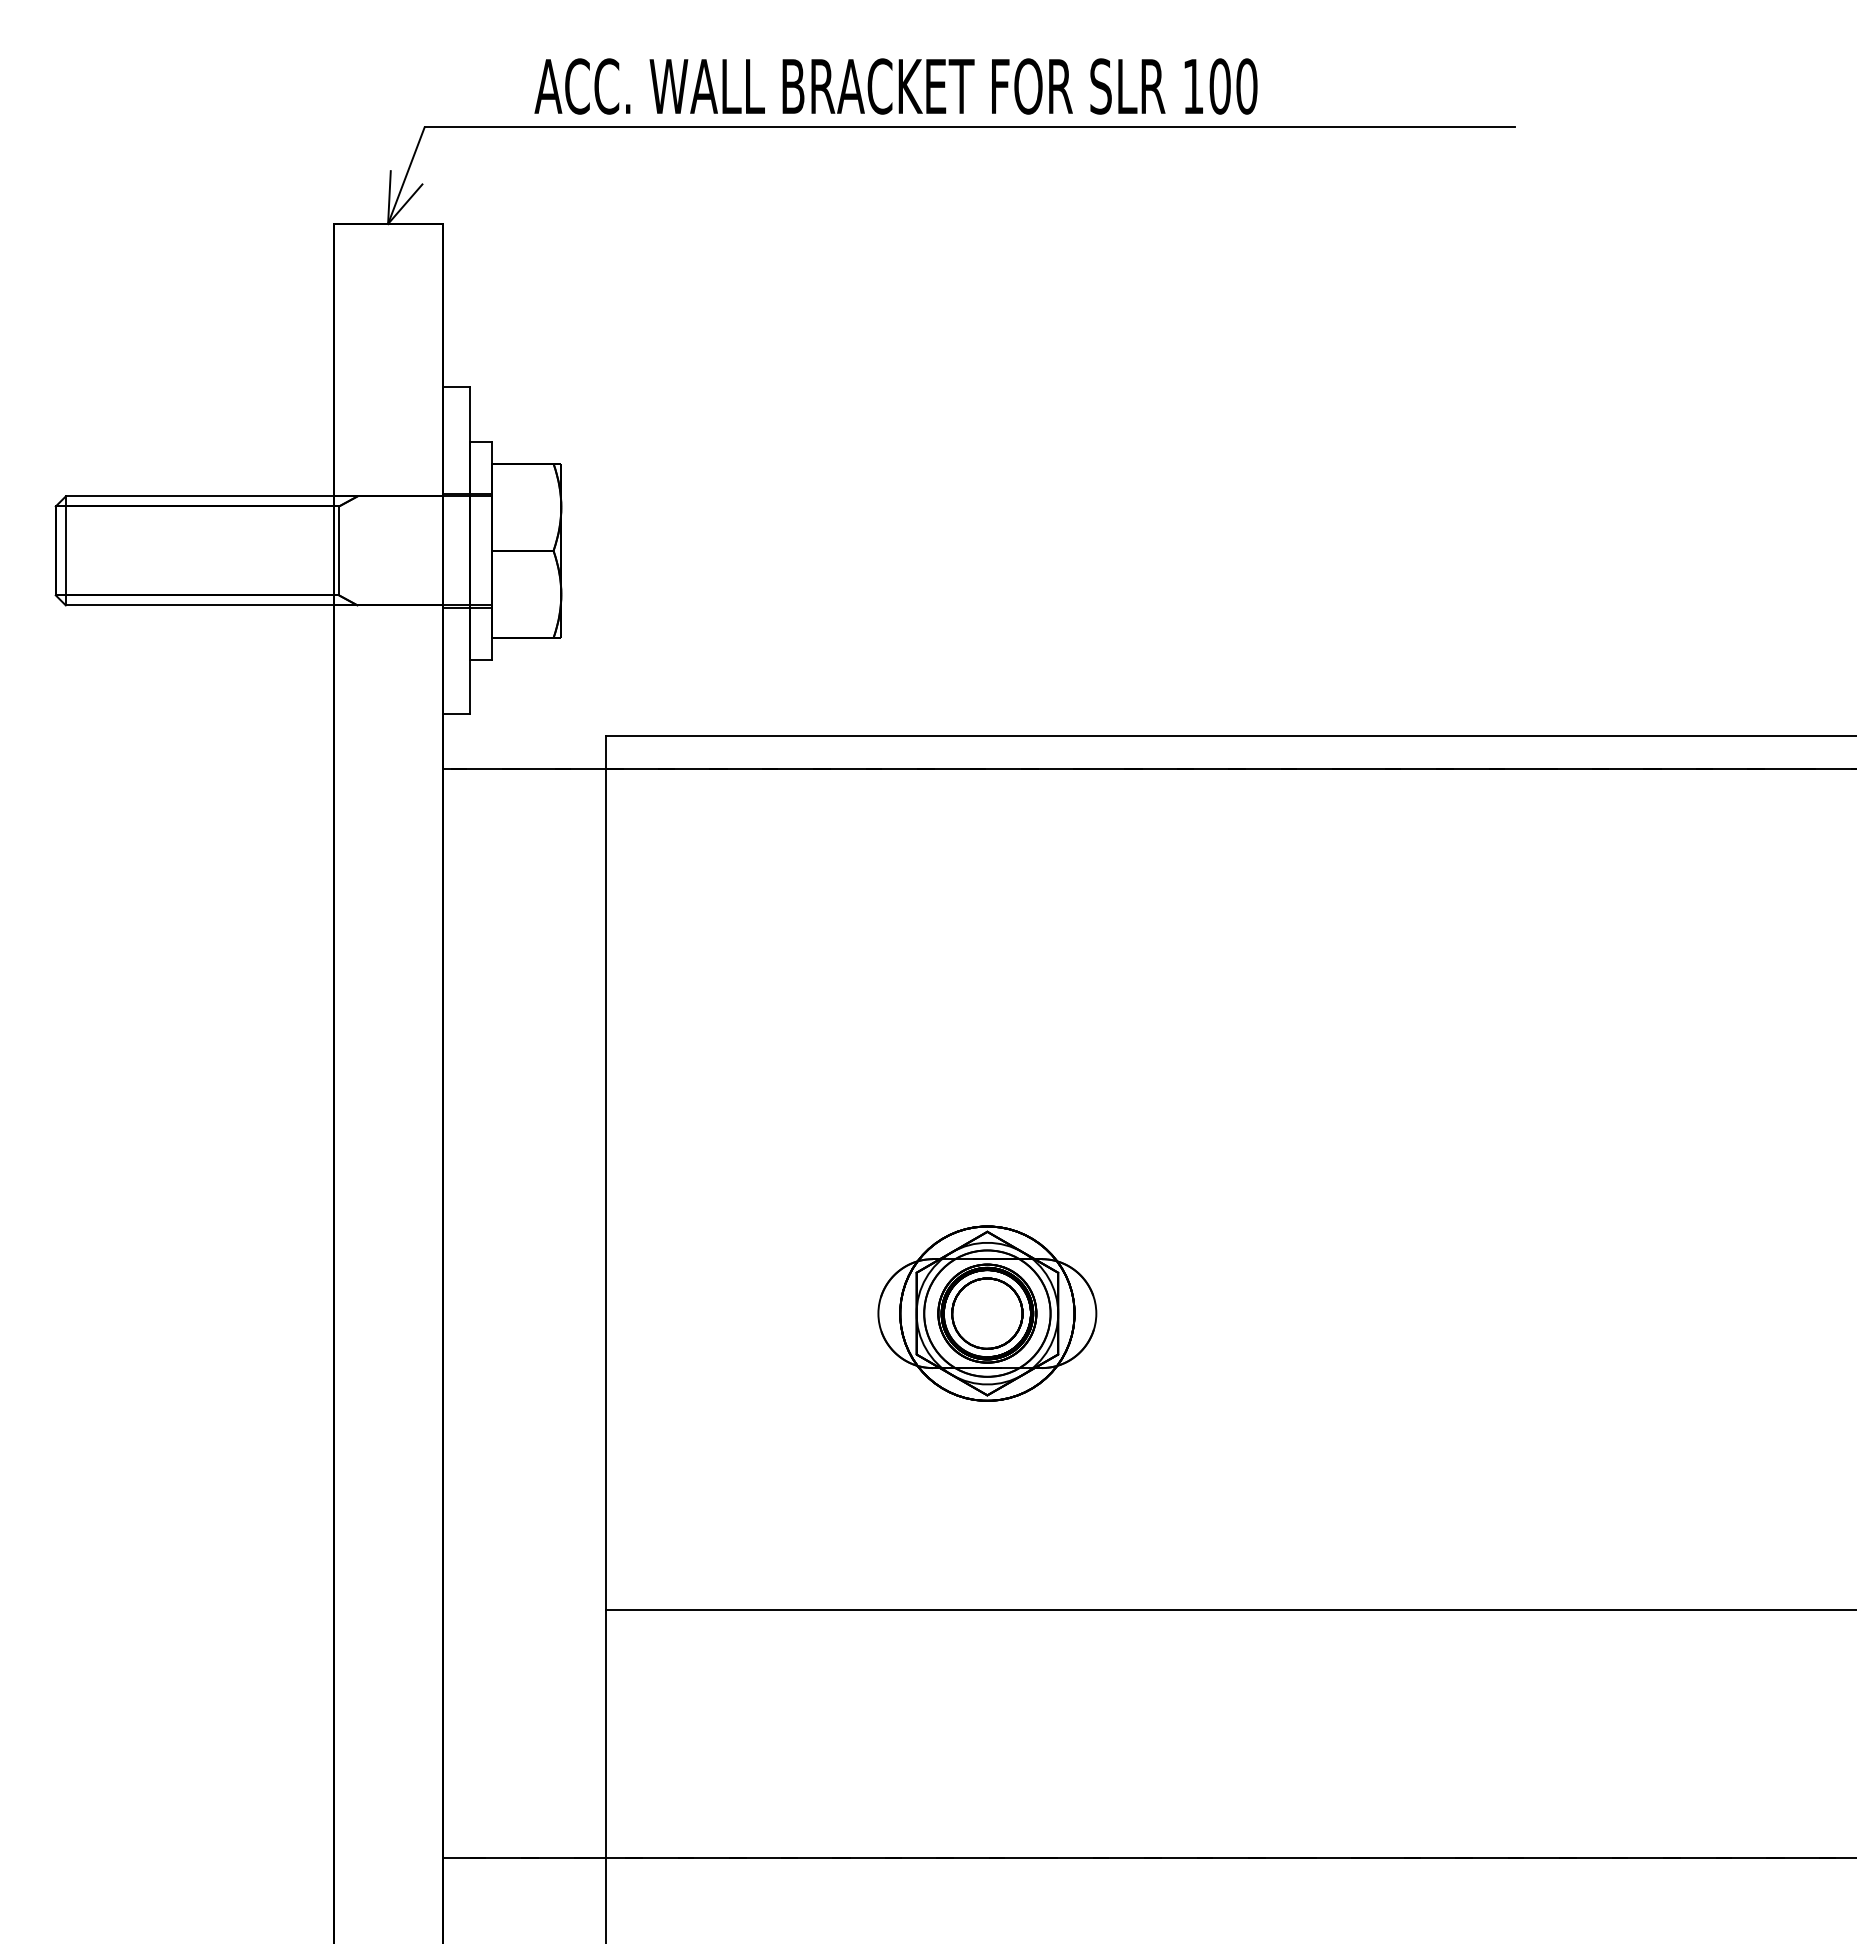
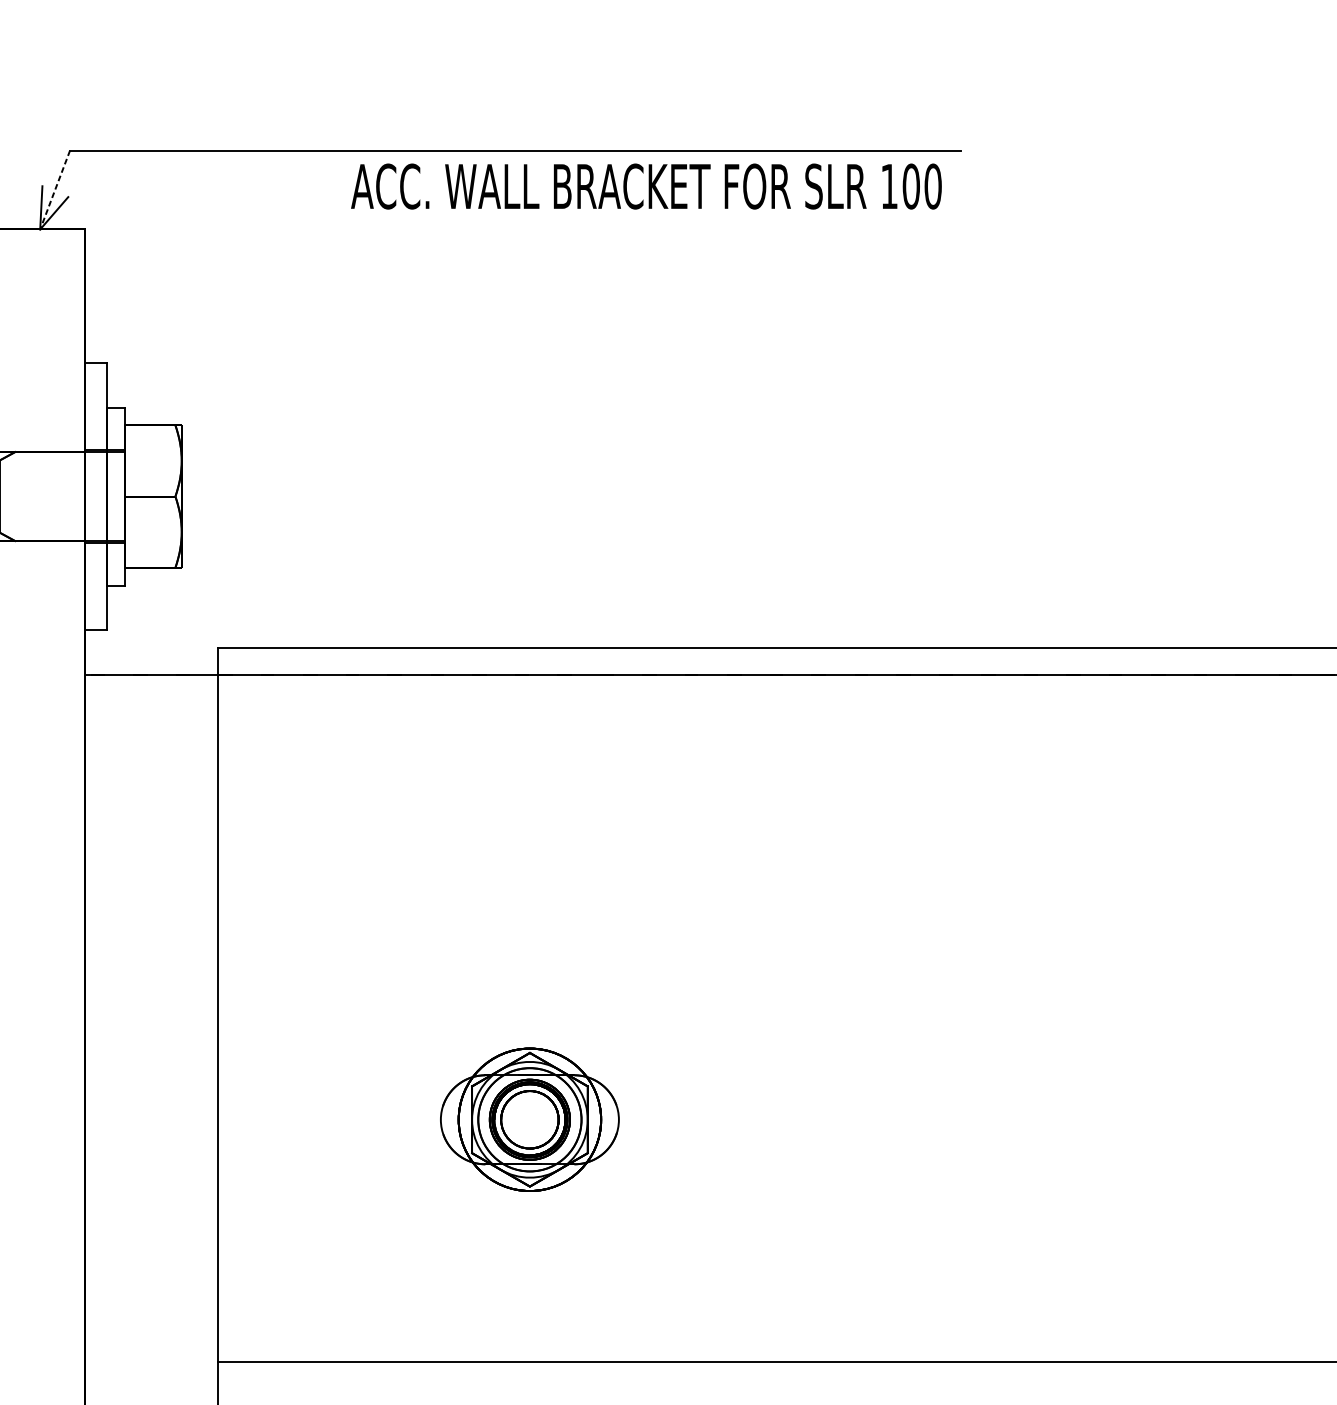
text: (895, 86) -> (646, 186), moved
line: (406, 175) -> (55, 189), solid -> dashed

